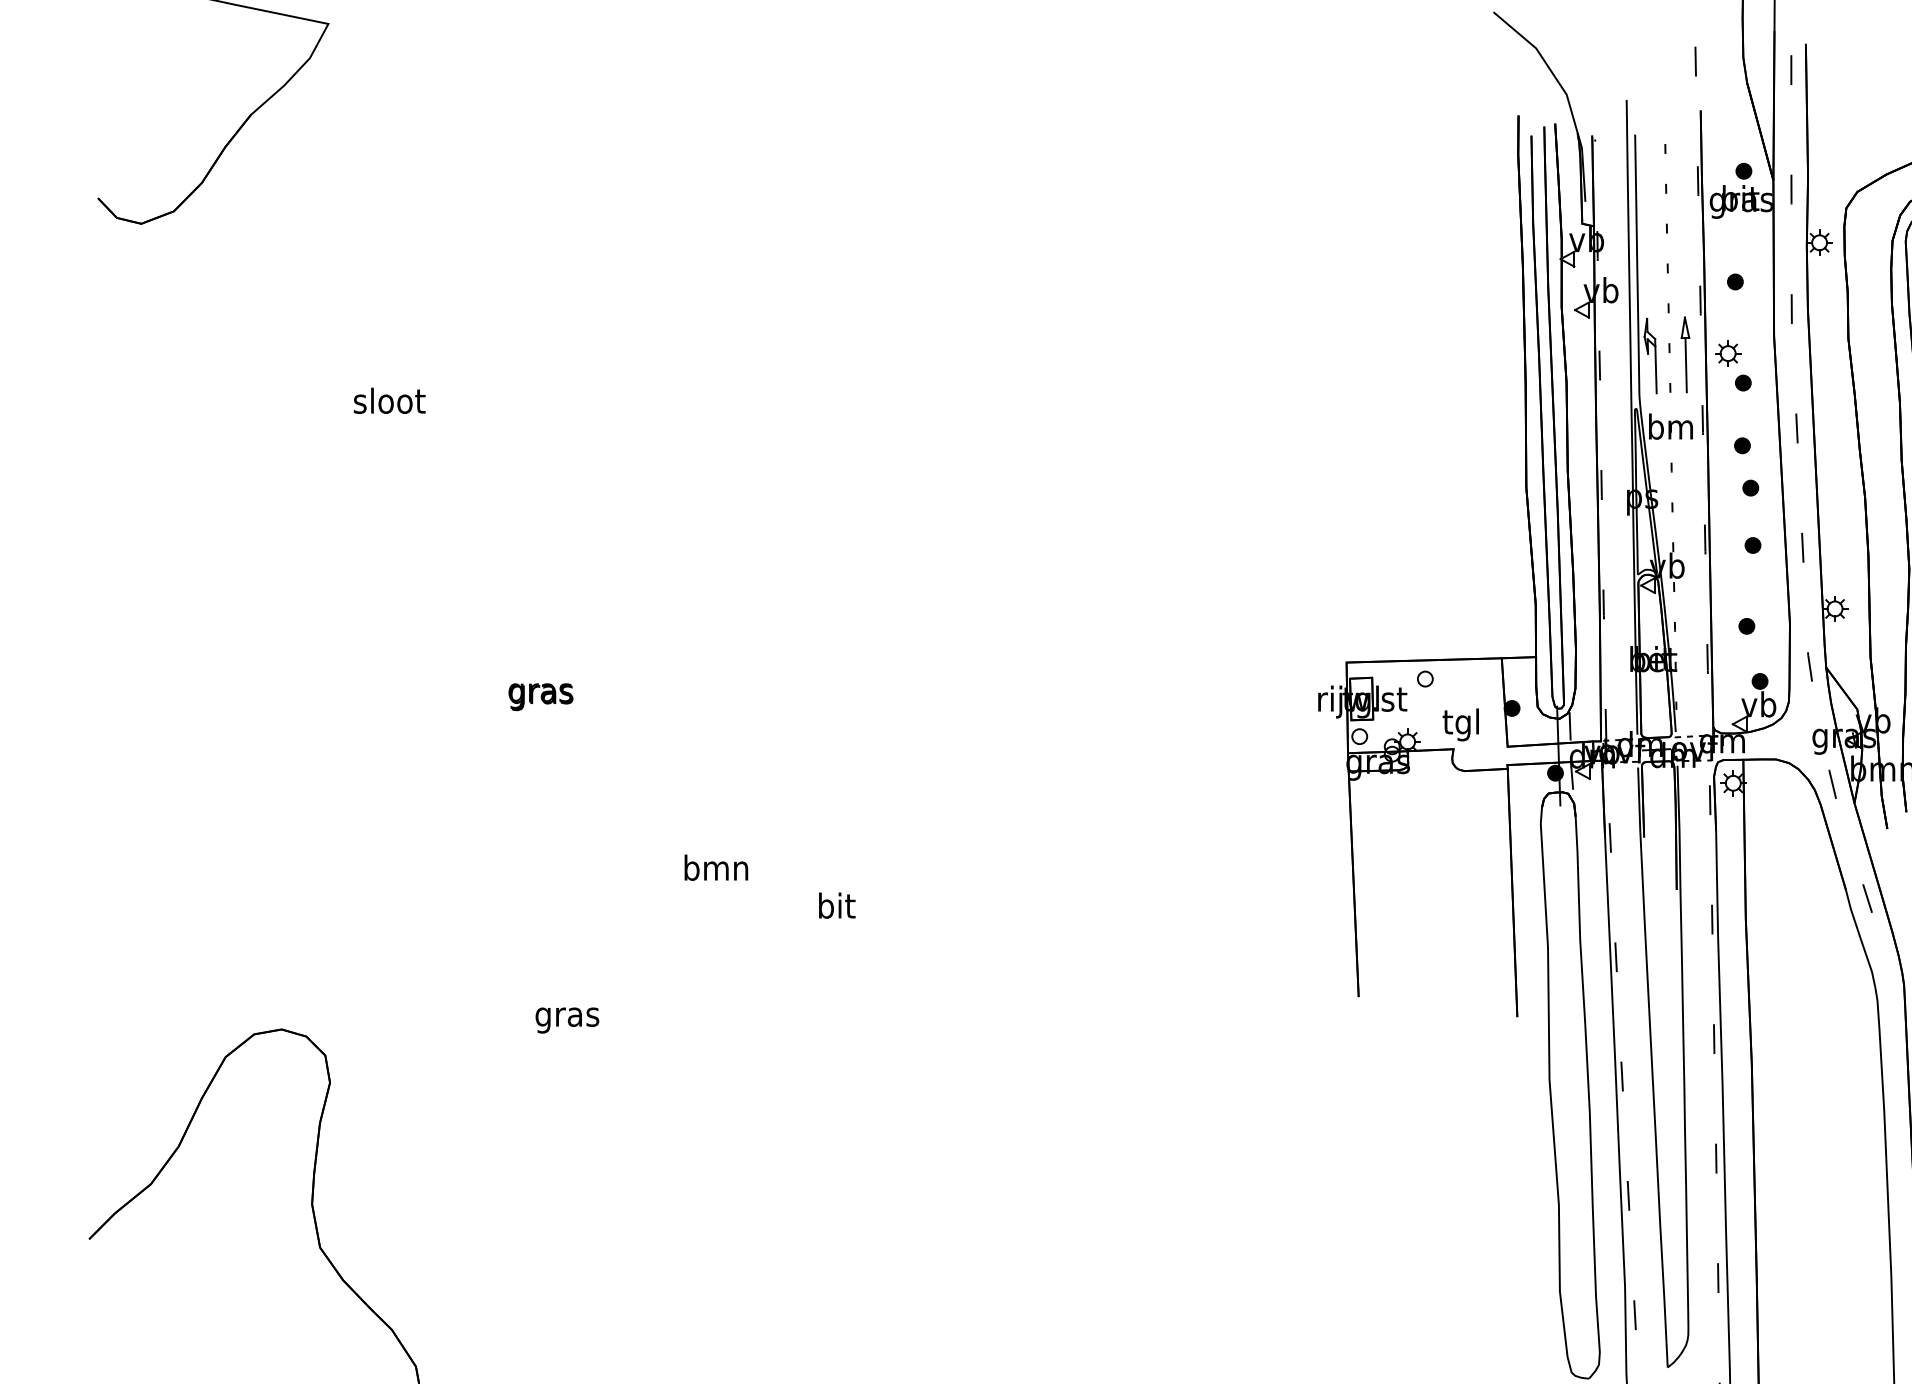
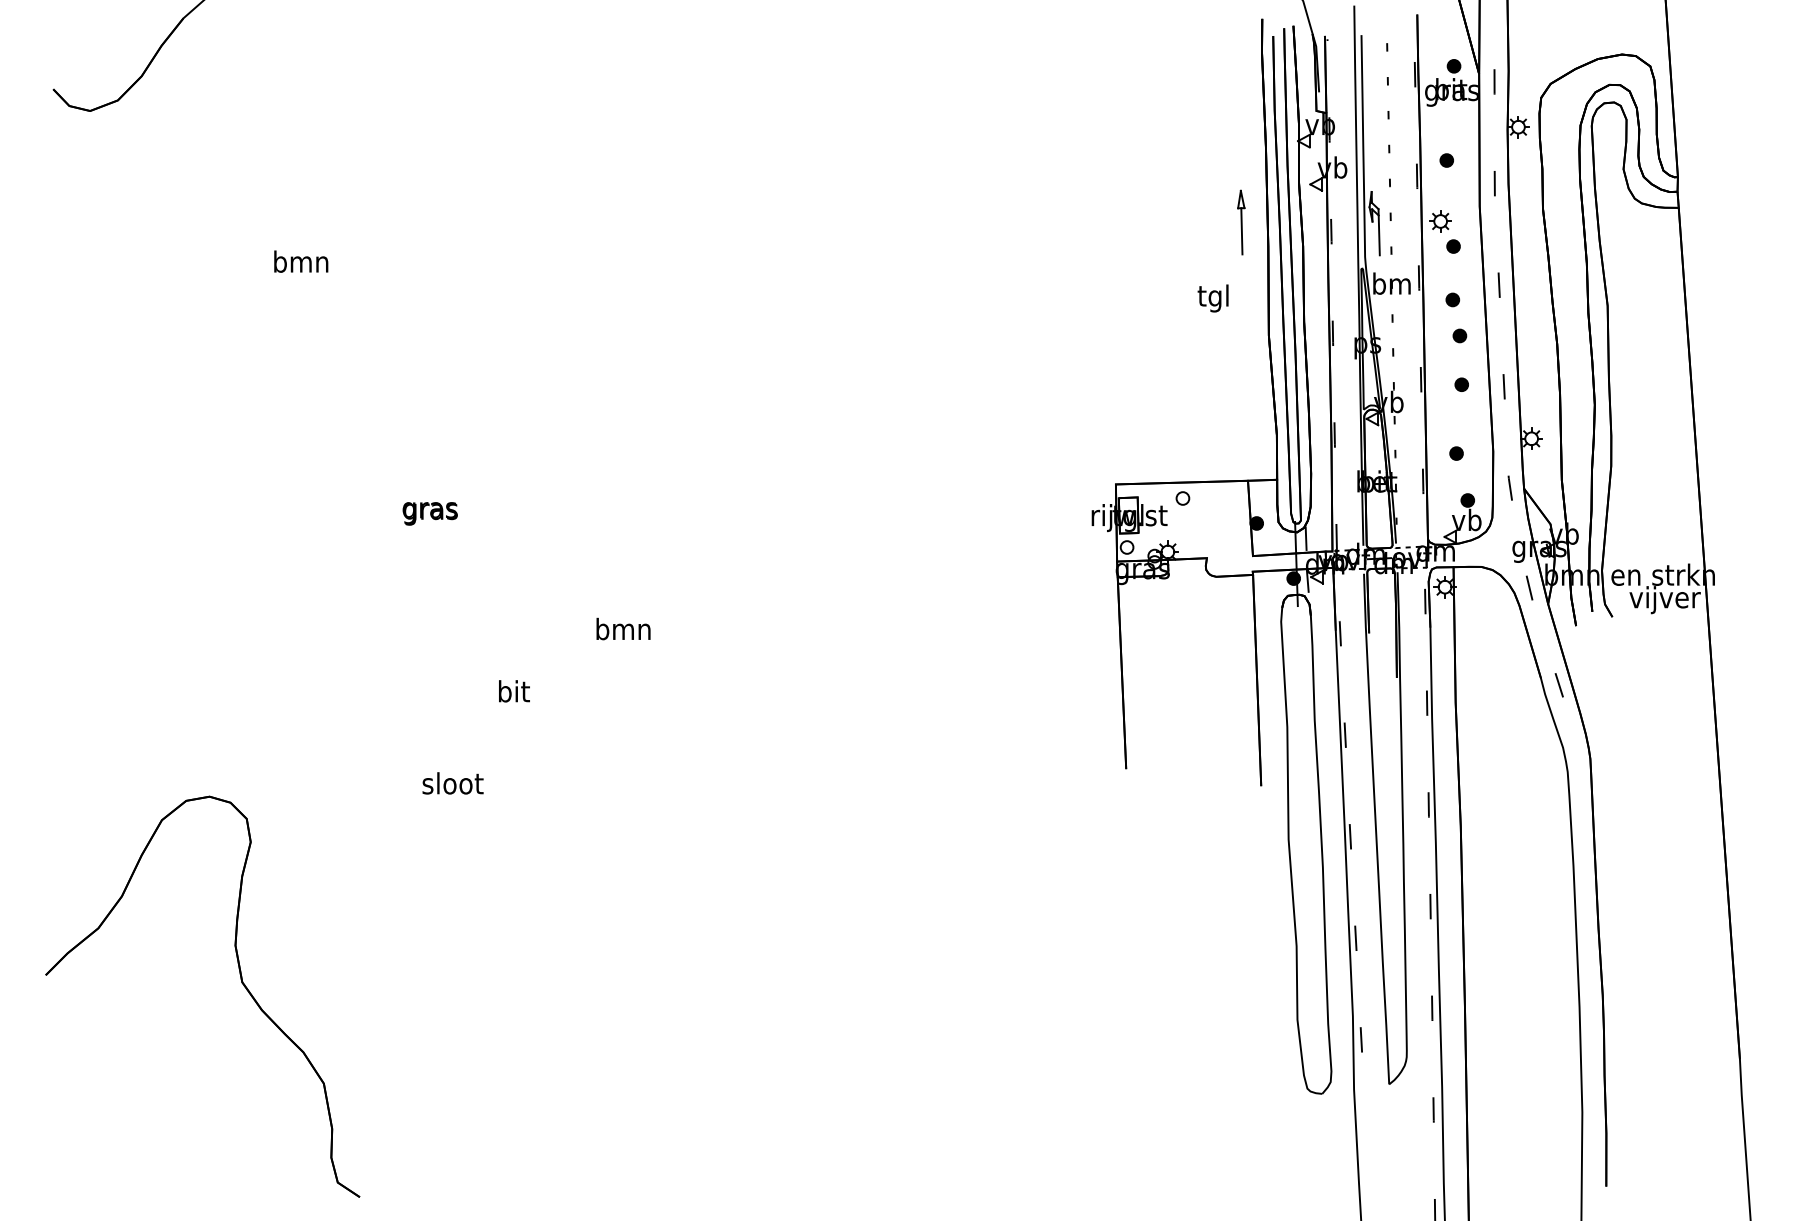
part: (1685, 354) -> (1241, 222), moved
text: (389, 400) -> (301, 261), sloot -> bmn
text: (1460, 724) -> (1212, 298), moved
text: (716, 867) -> (623, 628), moved
text: (837, 905) -> (514, 691), moved
text: (567, 1017) -> (452, 786), gras -> sloot

